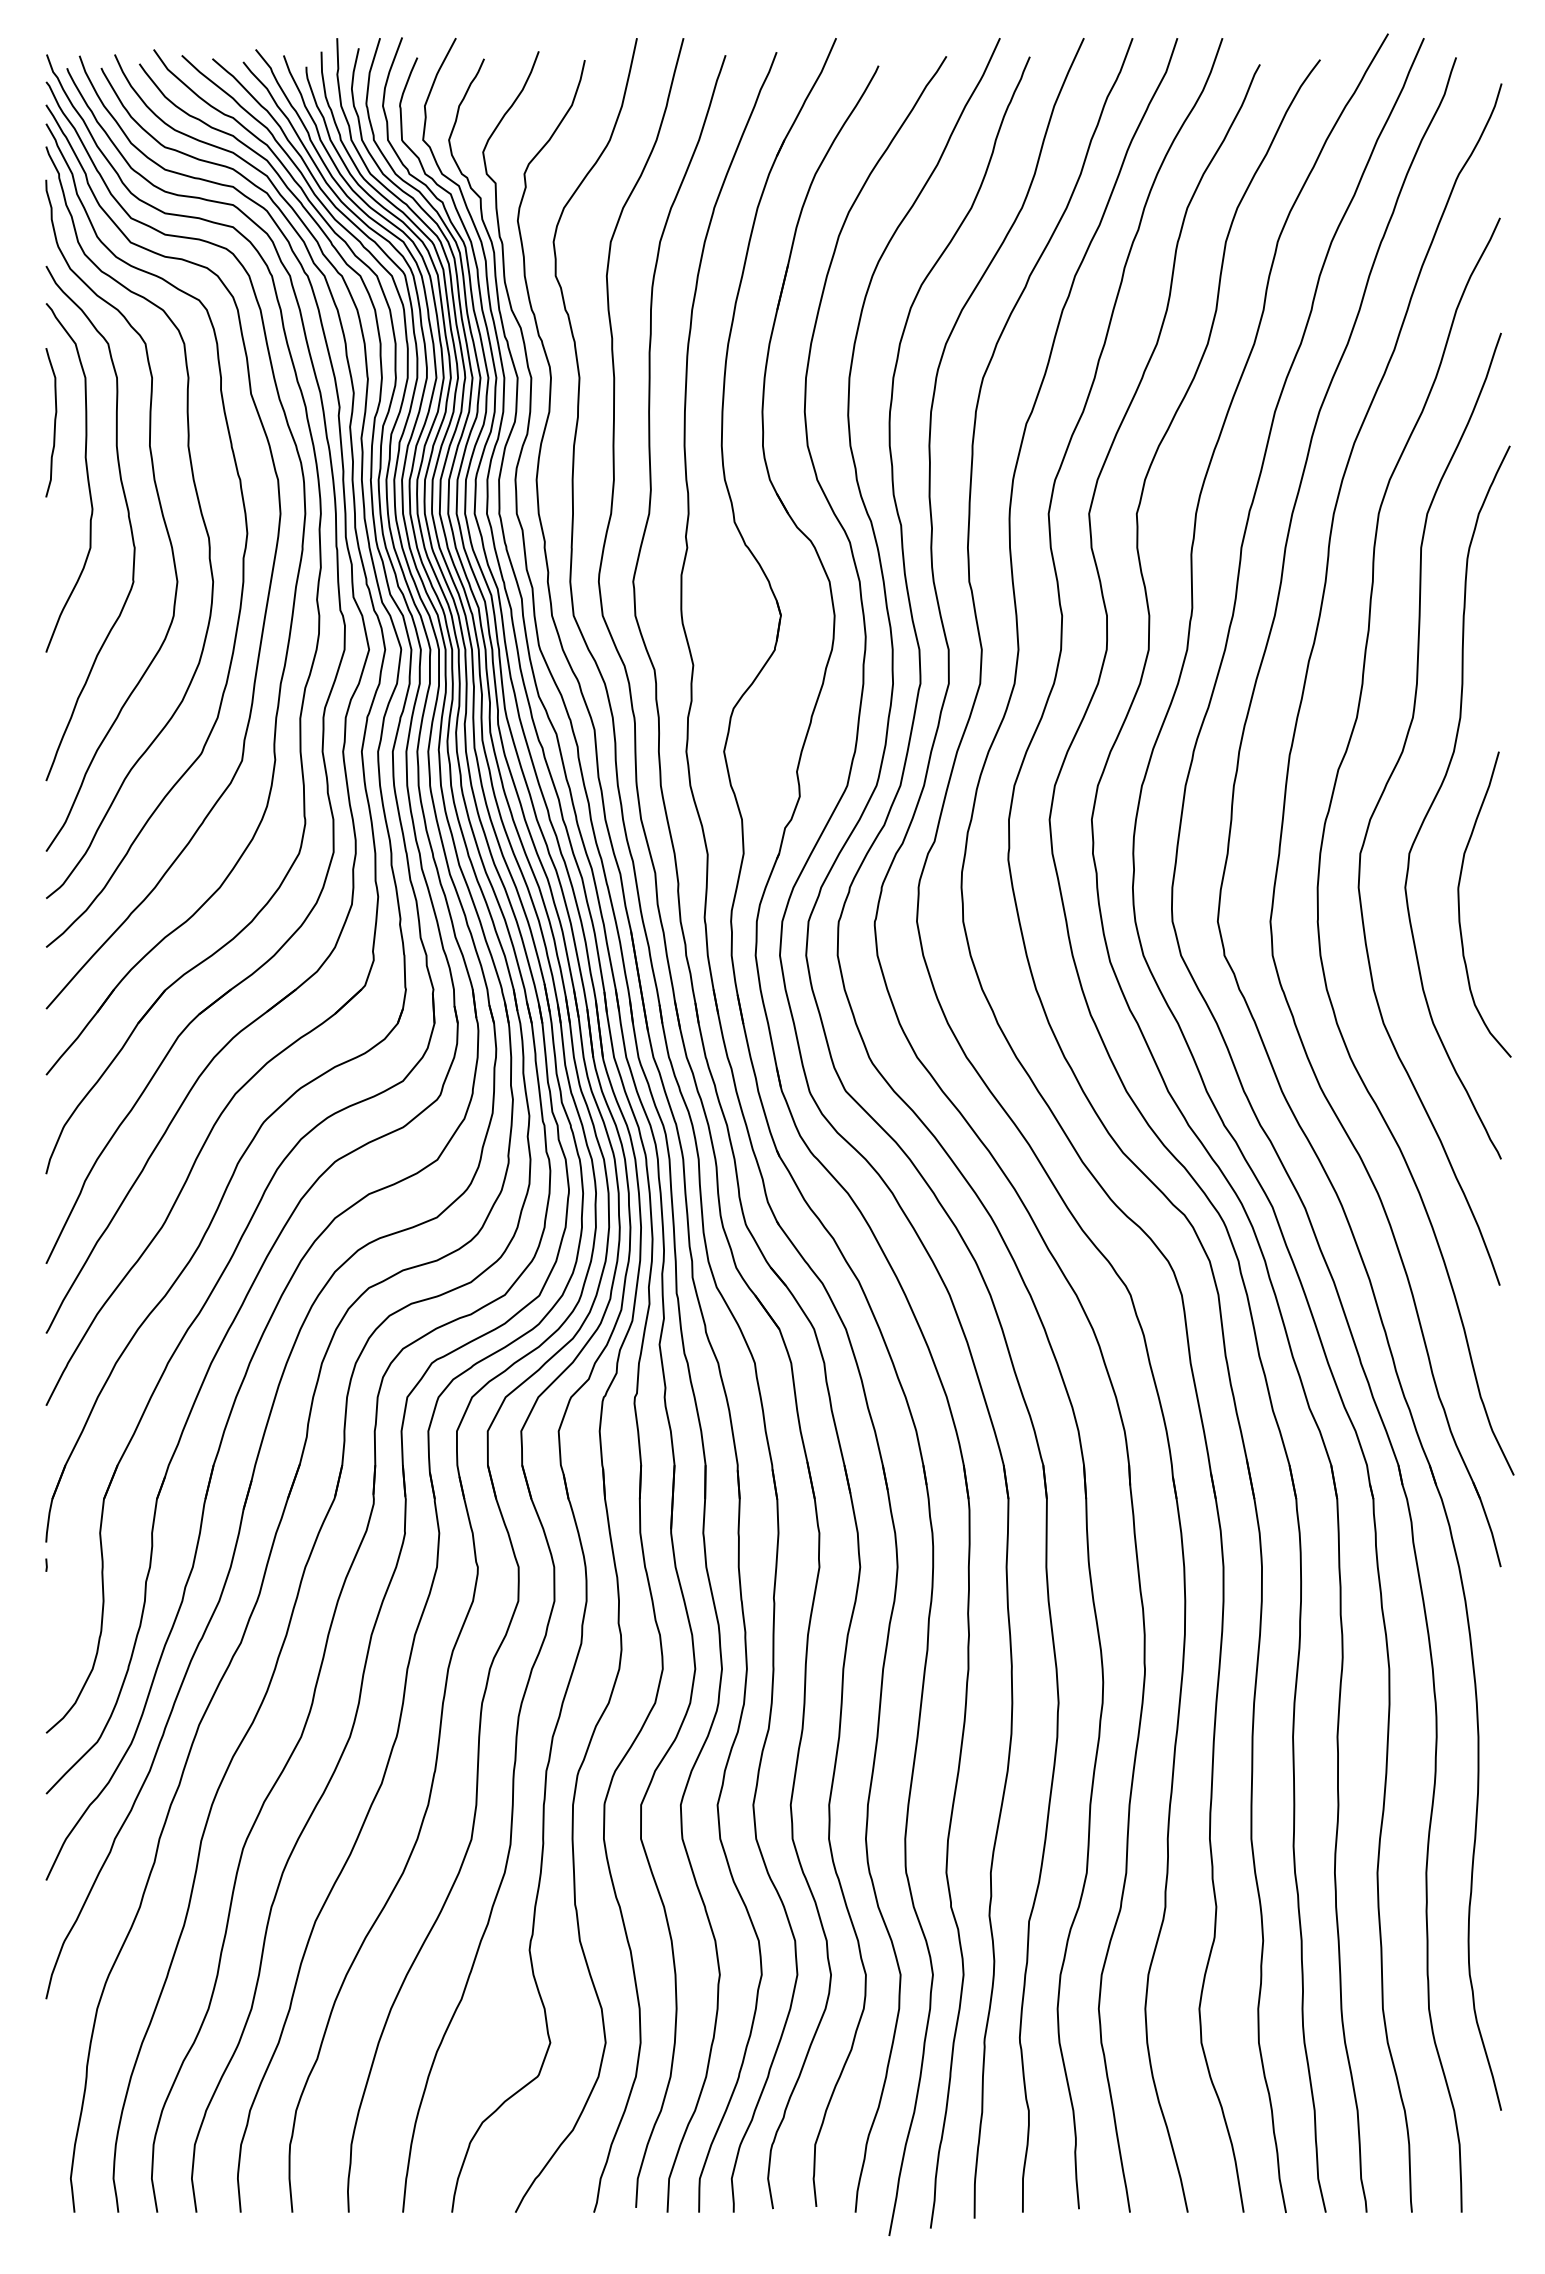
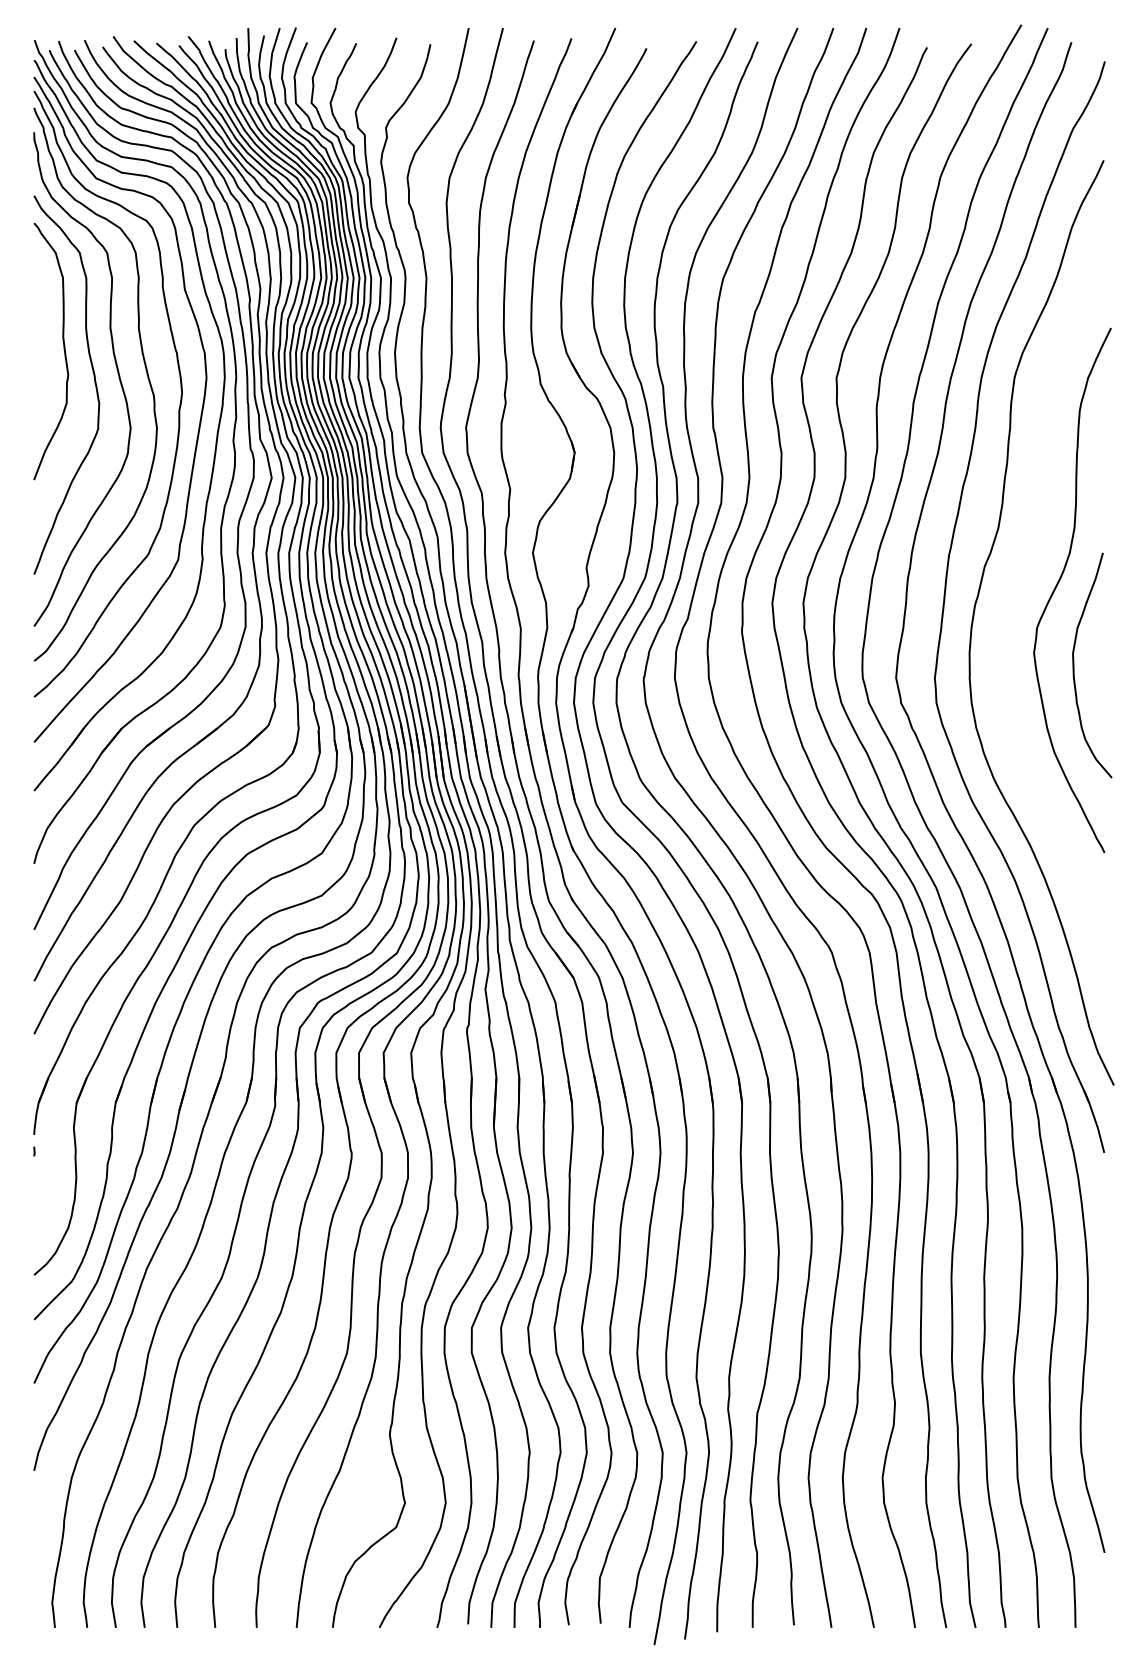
curve: (54, 422) -> (40, 310), removed
curve: (1386, 787) -> (1020, 579), removed

